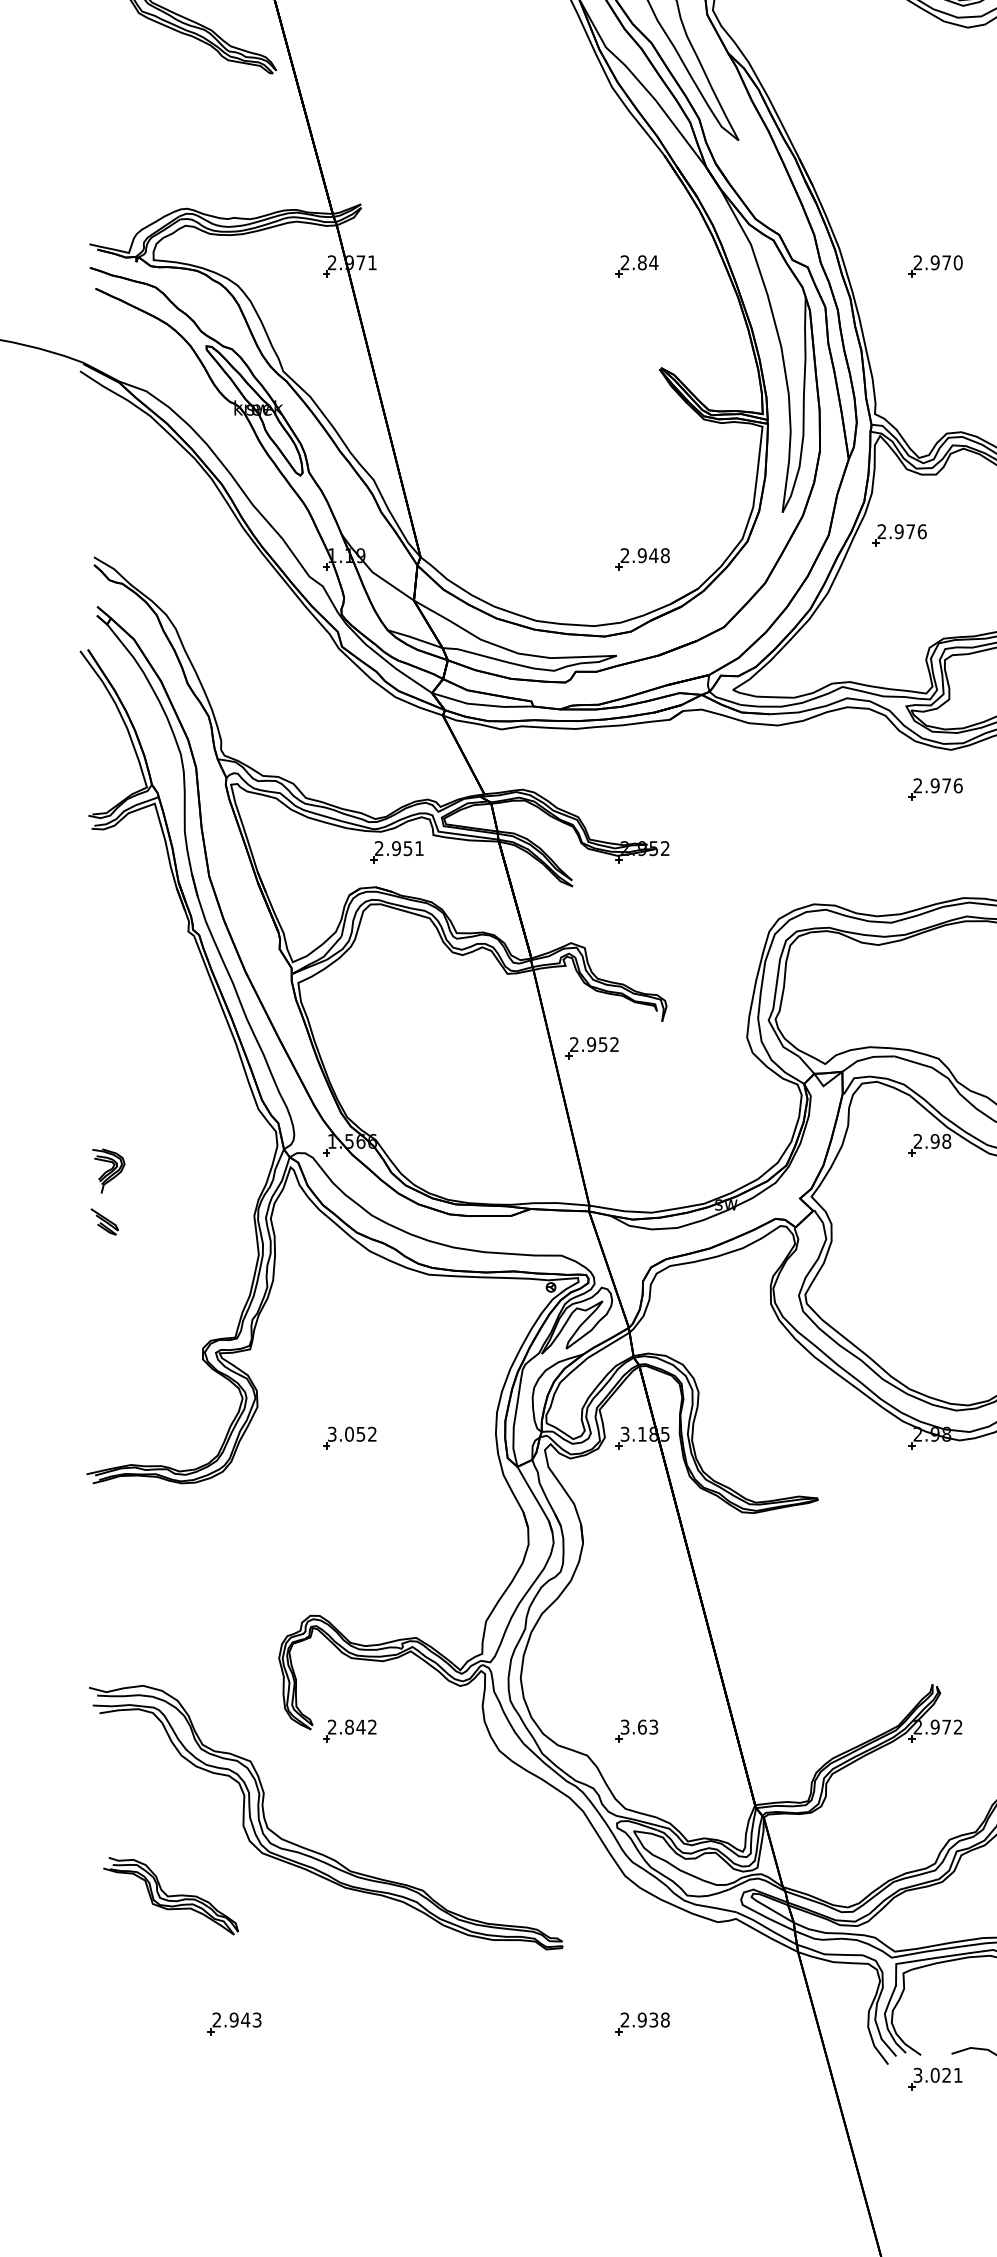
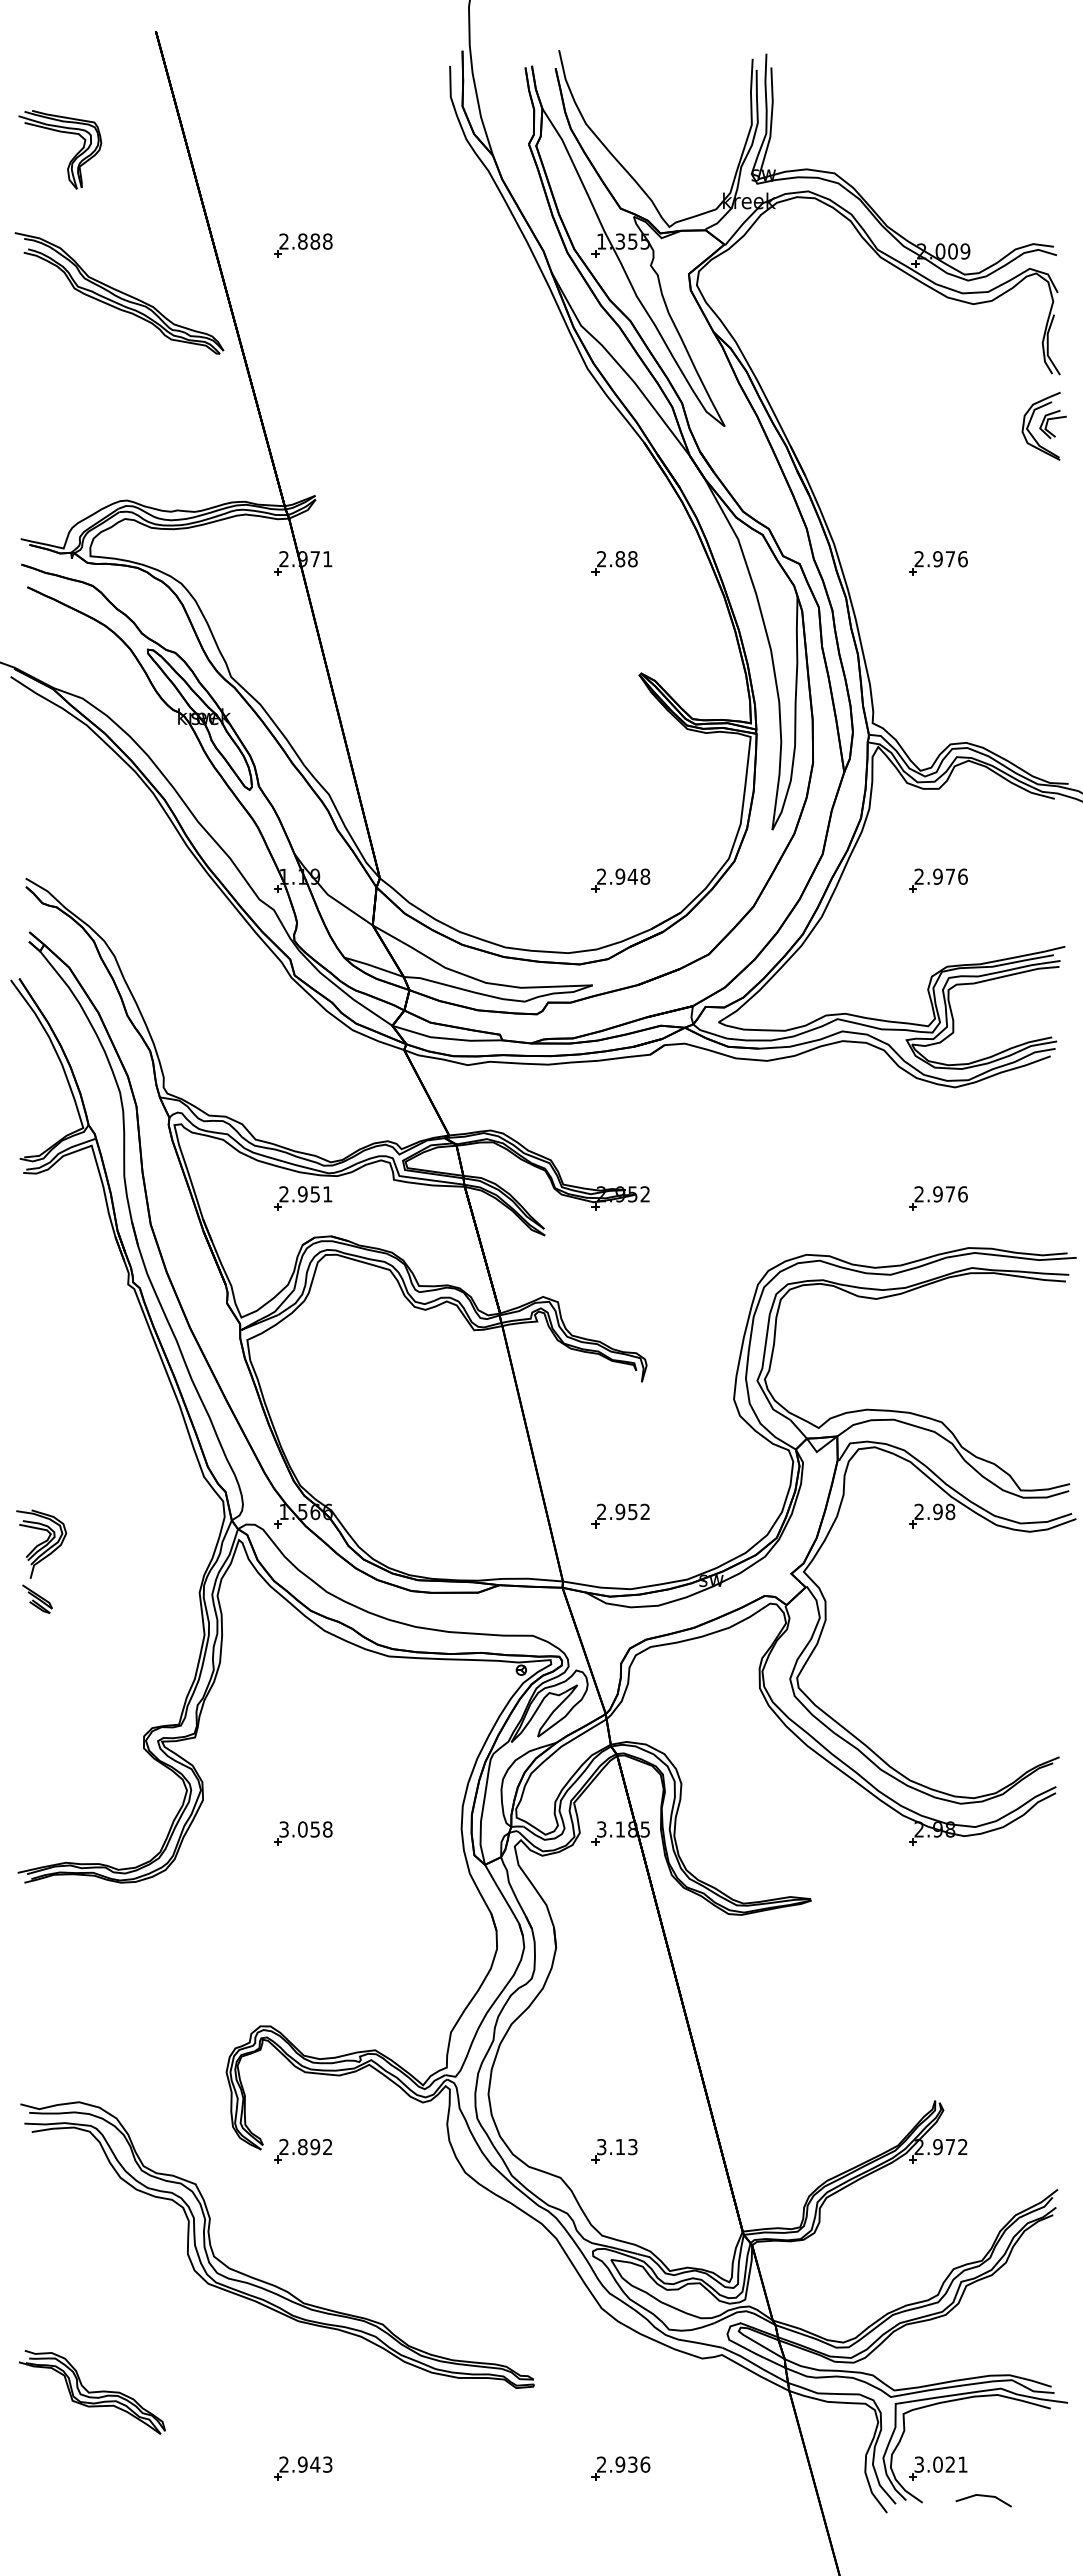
text: (653, 263) -> (632, 559), 2.84 -> 2.88
text: (957, 263) -> (962, 559), 2.970 -> 2.976
part: (899, 535) -> (938, 880), moved
part: (935, 789) -> (938, 1198), moved
part: (397, 852) -> (303, 1198), moved
part: (591, 1047) -> (620, 1515), moved
part: (108, 1170) -> (41, 1543), size x1.43
text: (372, 1434) -> (327, 1829), 3.052 -> 3.058
text: (361, 1727) -> (315, 2147), 2.842 -> 2.892
text: (642, 1727) -> (620, 2147), 3.63 -> 3.13
part: (170, 1896) -> (91, 2392), moved
text: (665, 2019) -> (645, 2464), 2.938 -> 2.936
part: (234, 2023) -> (303, 2468), moved
part: (935, 2078) -> (938, 2468), moved

